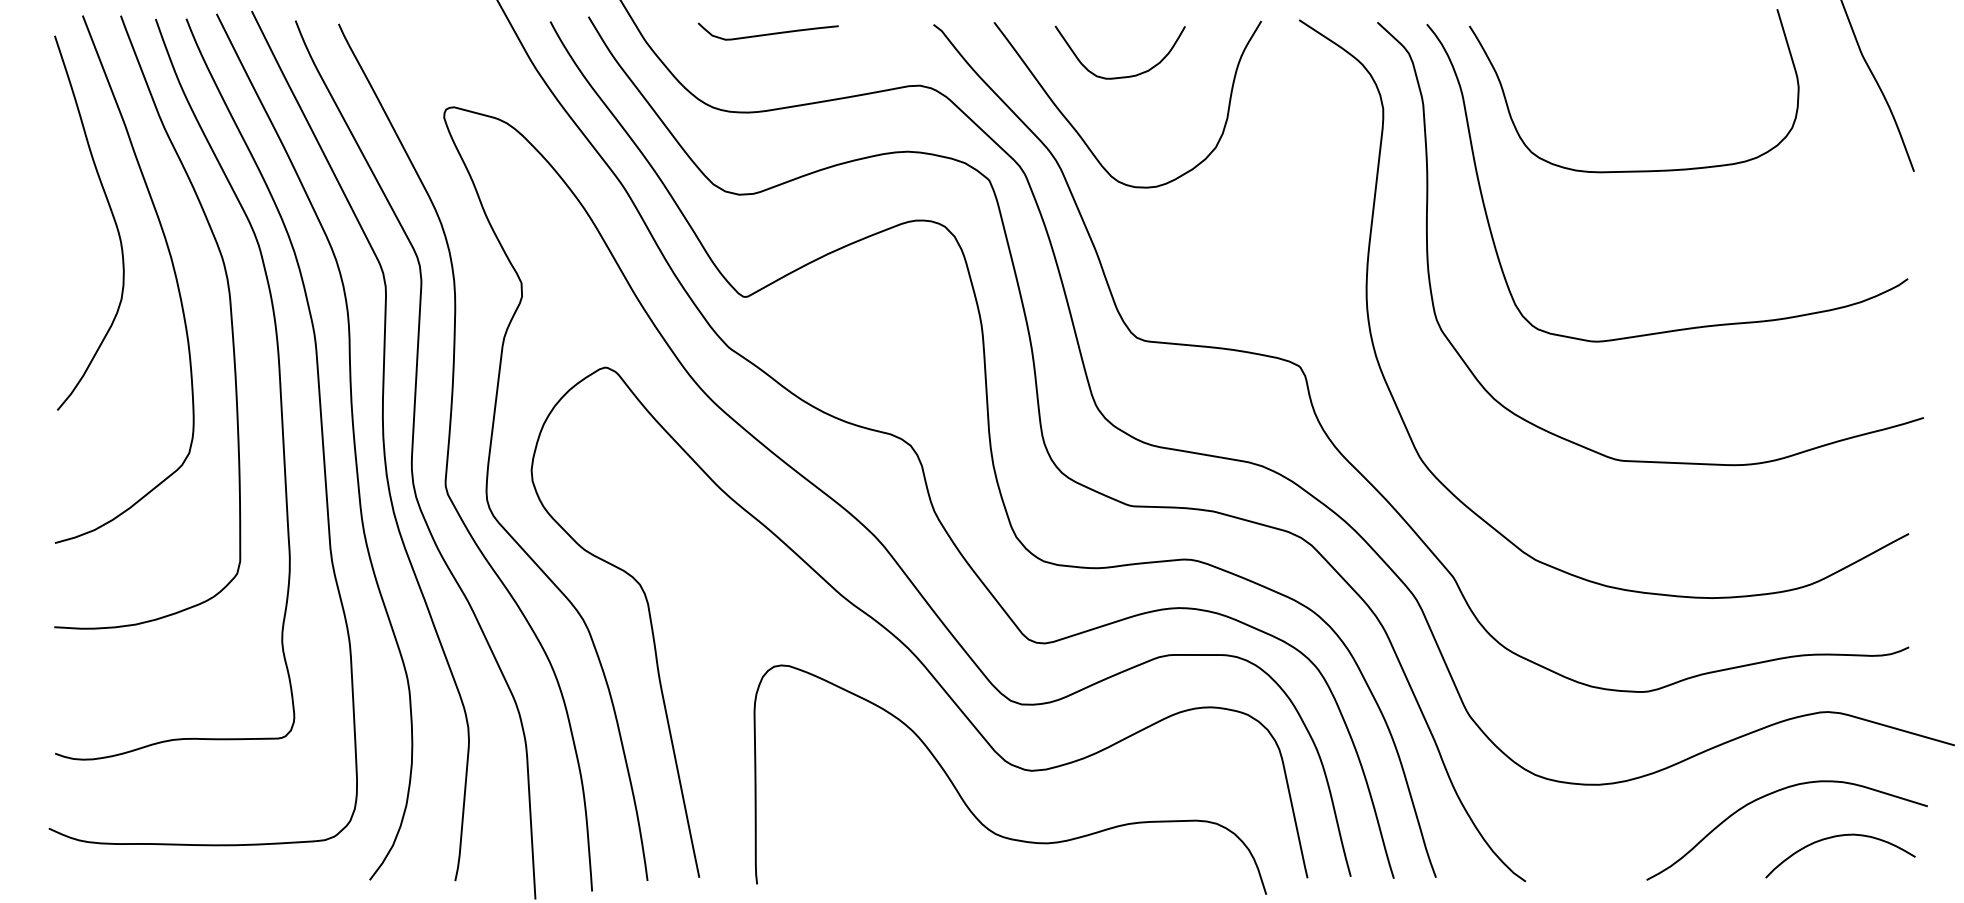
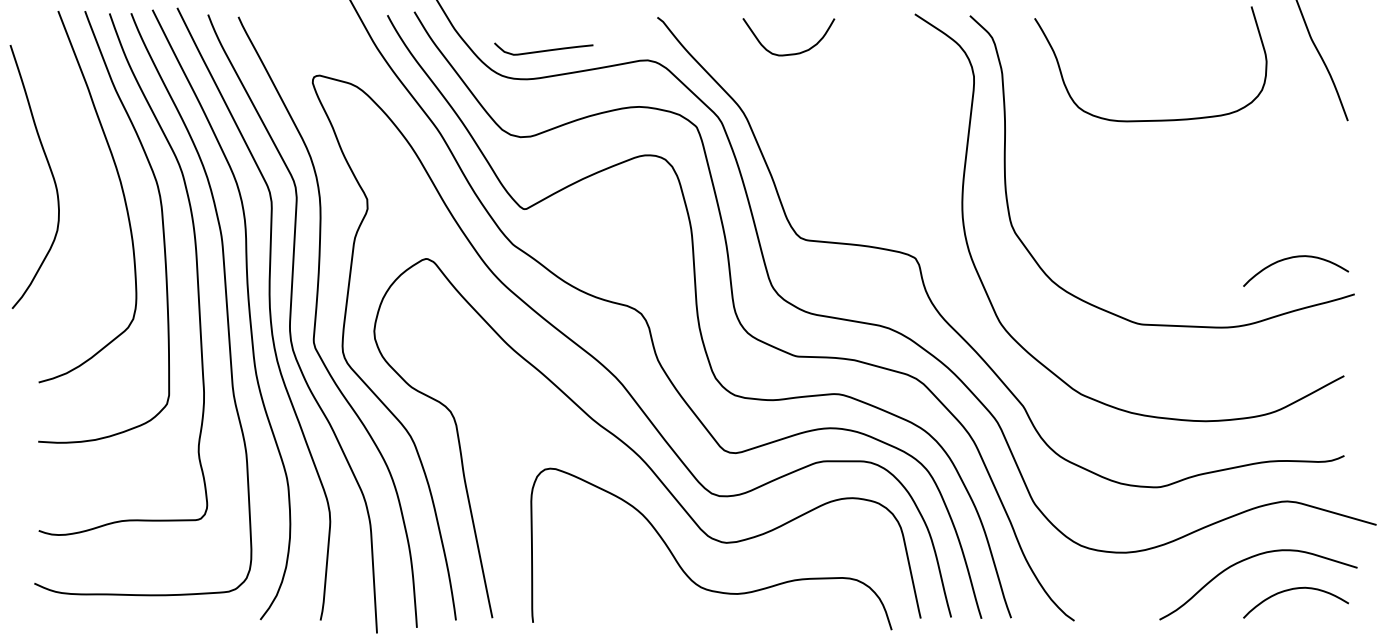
curve: (767, 33) -> (543, 50), moved
curve: (1082, 137) -> (762, 96), removed
curve: (111, 214) -> (50, 170), moved
curve: (1688, 327) -> (1189, 230), removed
curve: (1835, 366) -> (1292, 258), added

